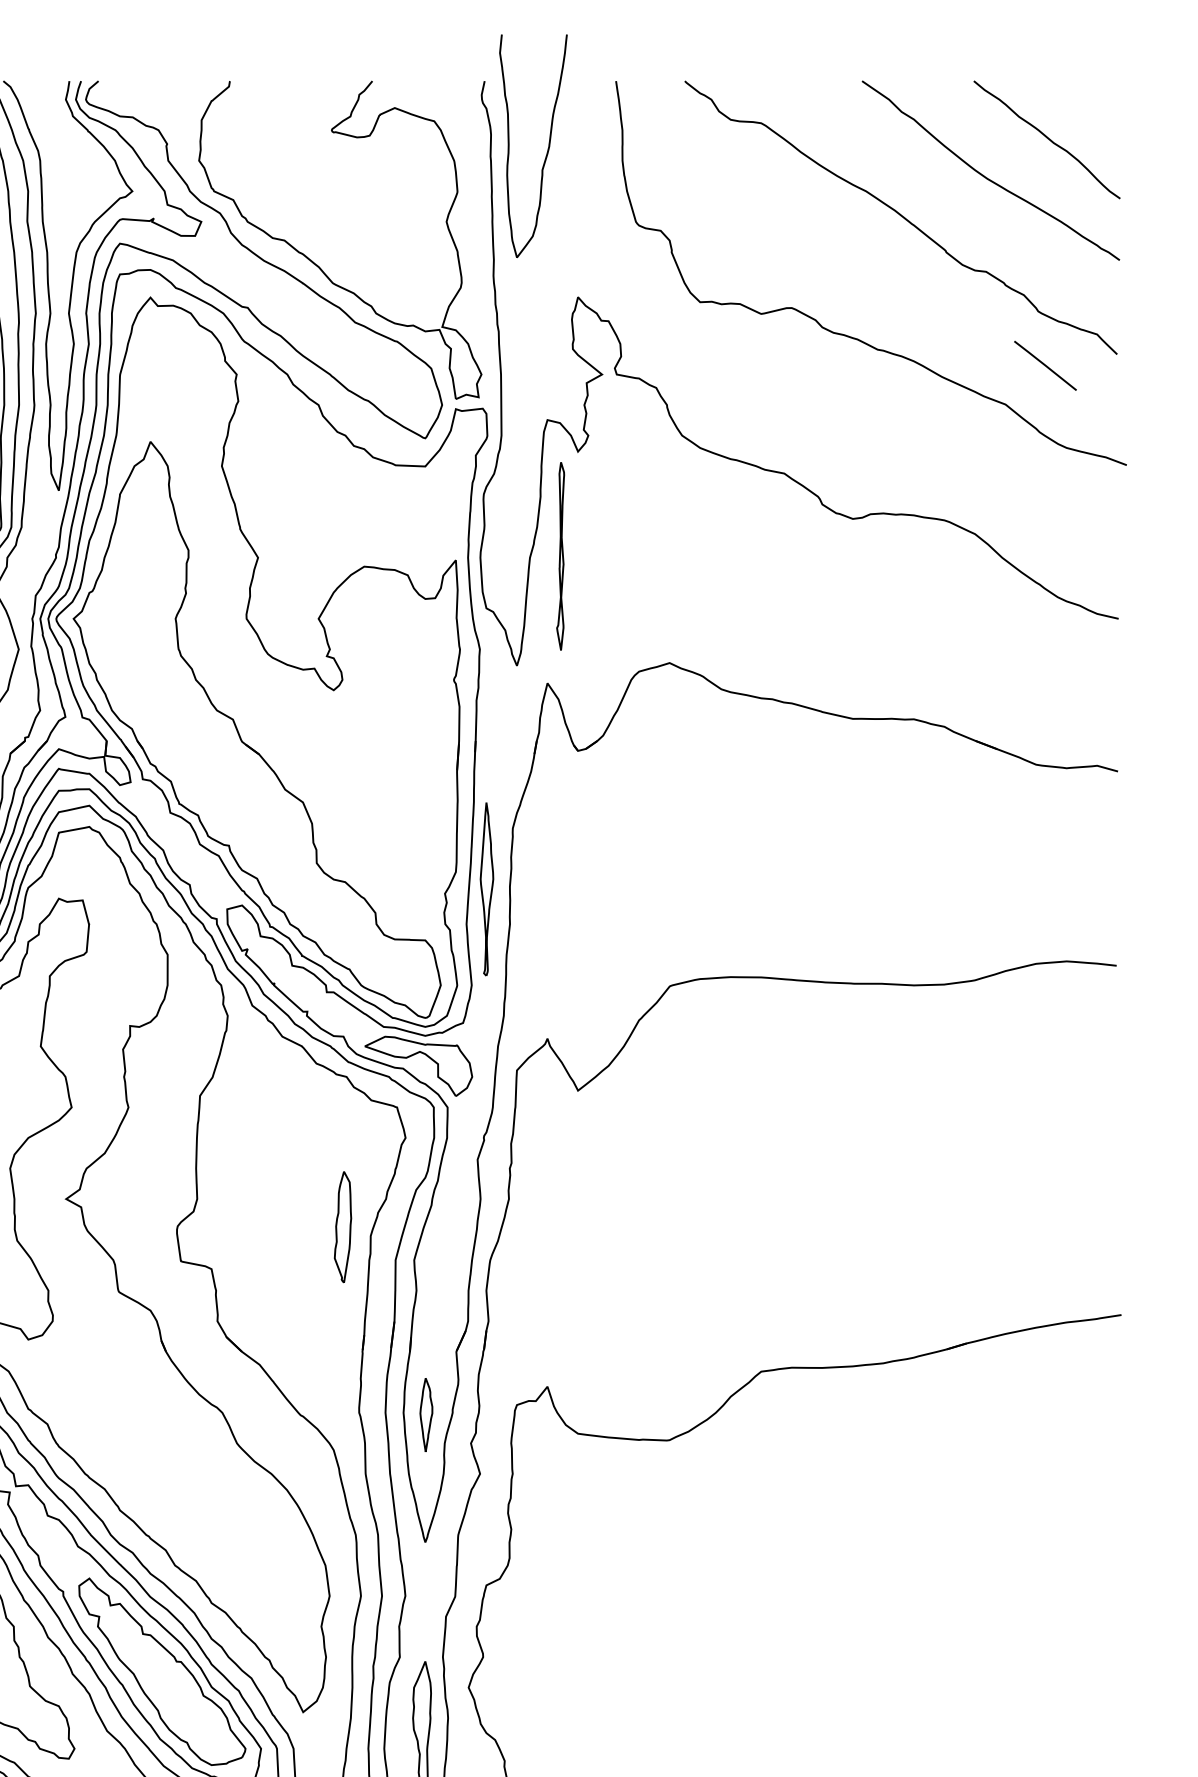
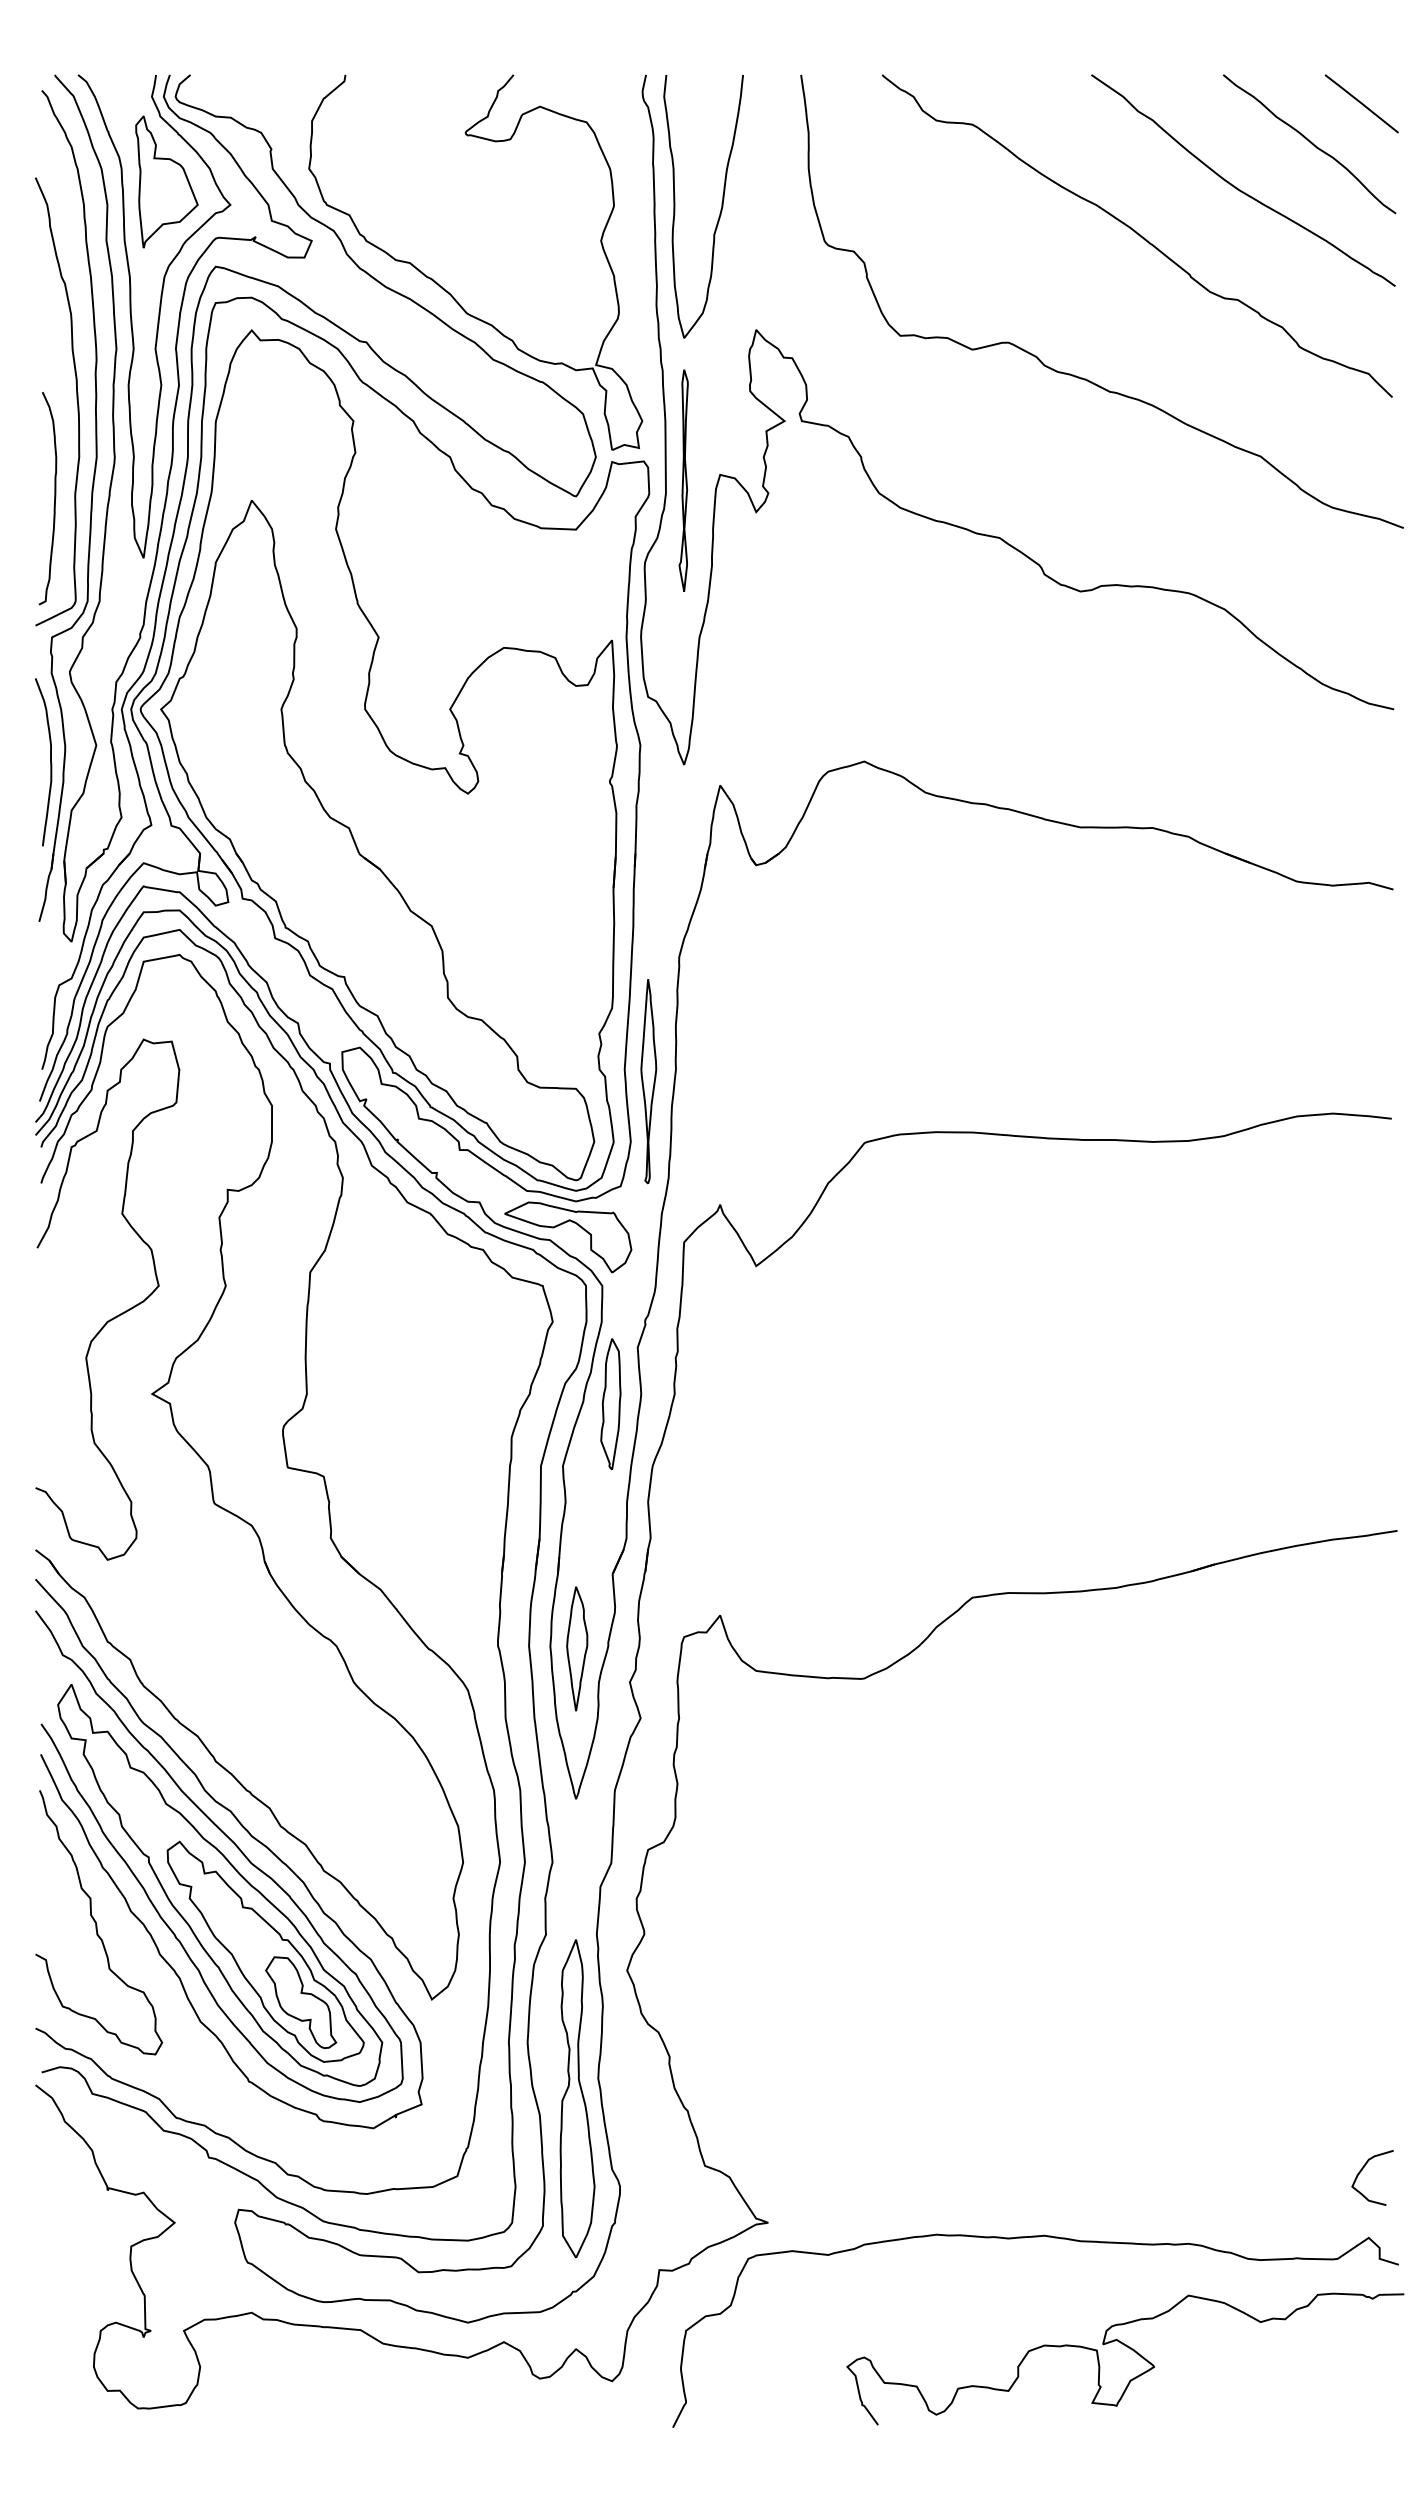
curve: (547, 148) -> (720, 209), moved
part: (78, 171) -> (166, 181), added
line: (1045, 365) -> (1361, 103), moved
part: (560, 556) -> (683, 480), moved
part: (486, 889) -> (648, 1081), moved
part: (342, 1227) -> (610, 1404), moved
part: (426, 1414) -> (577, 1648), size x1.43
part: (192, 1714) -> (301, 2002), added

